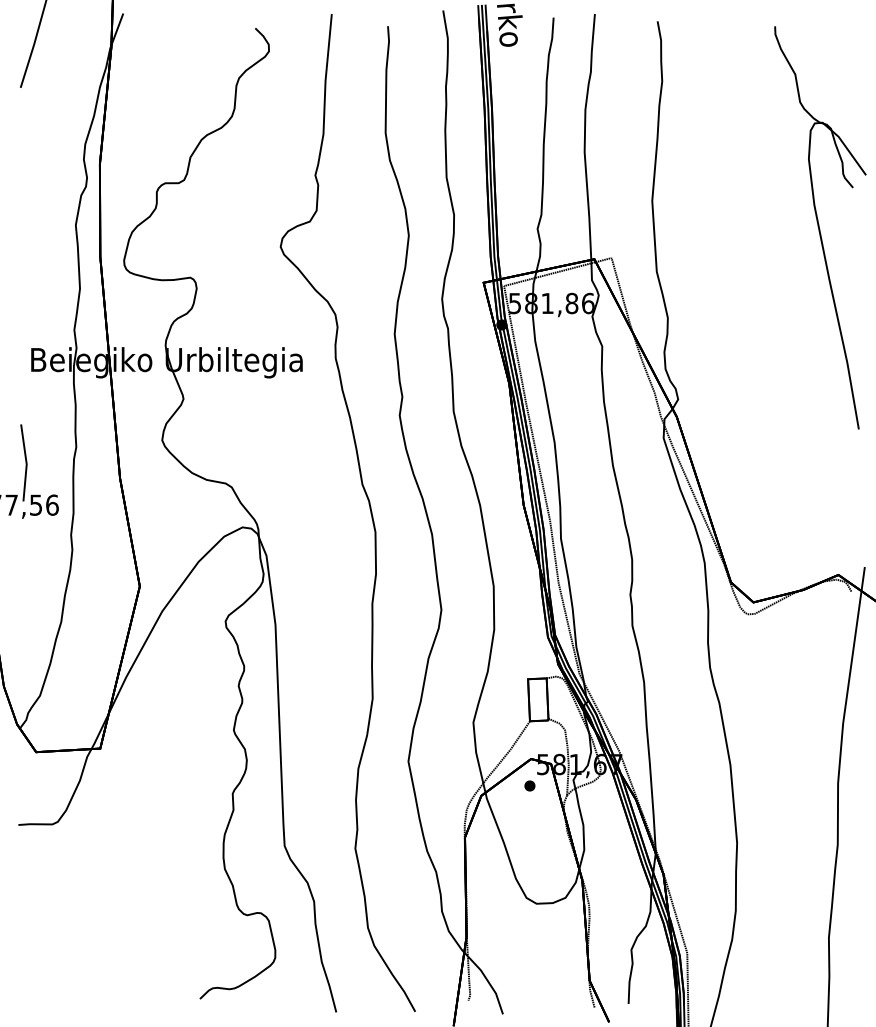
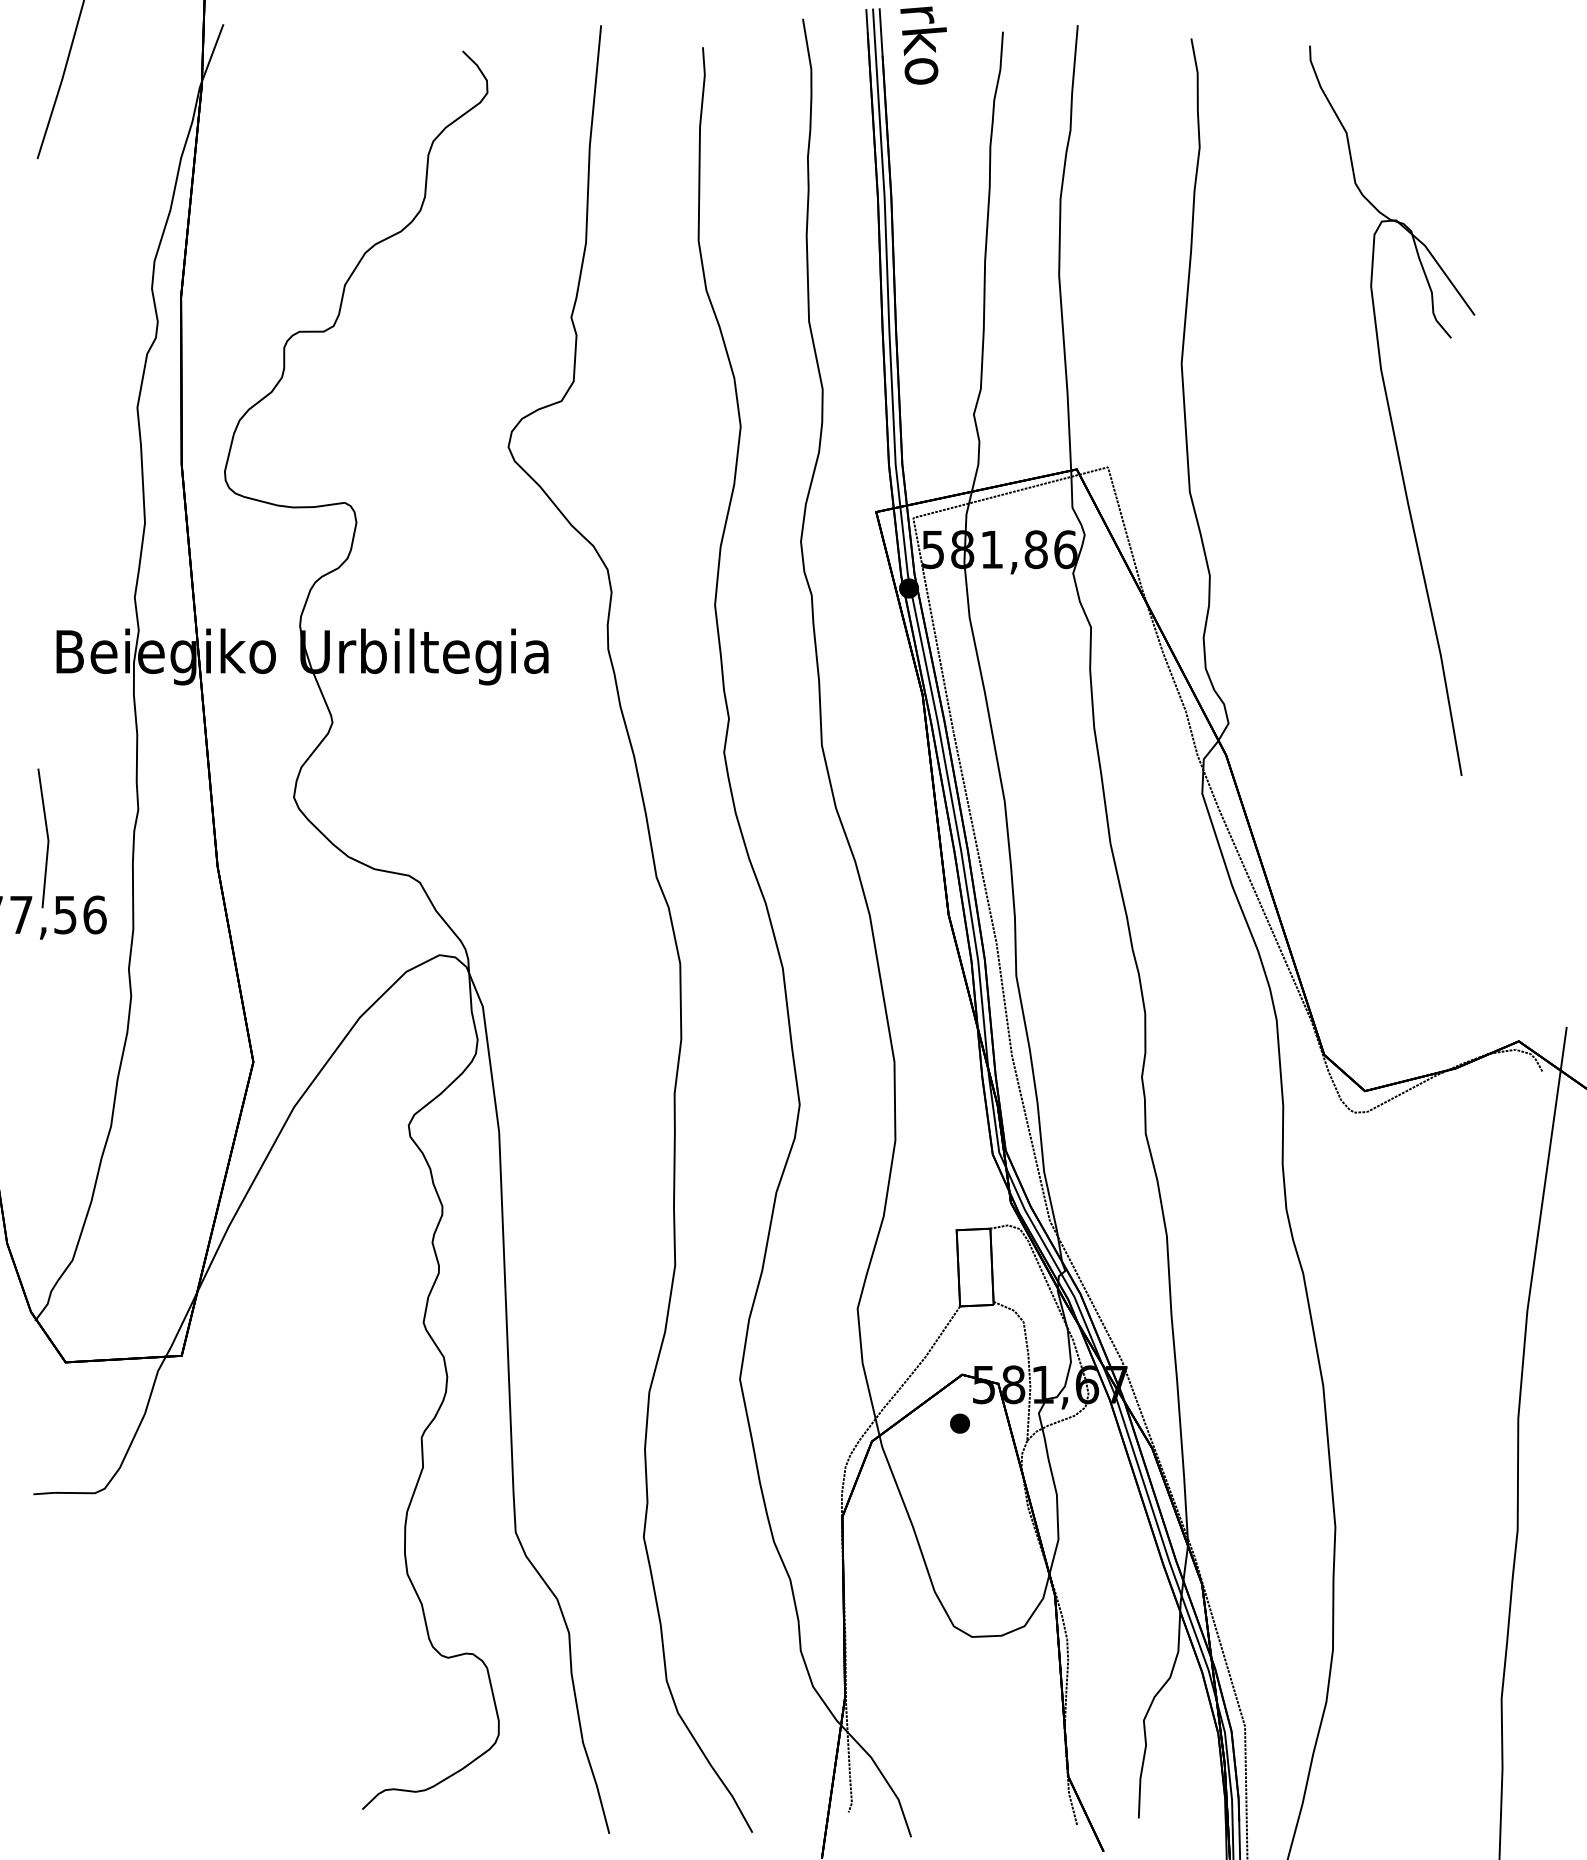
part: (820, 227) -> (1392, 410), moved

